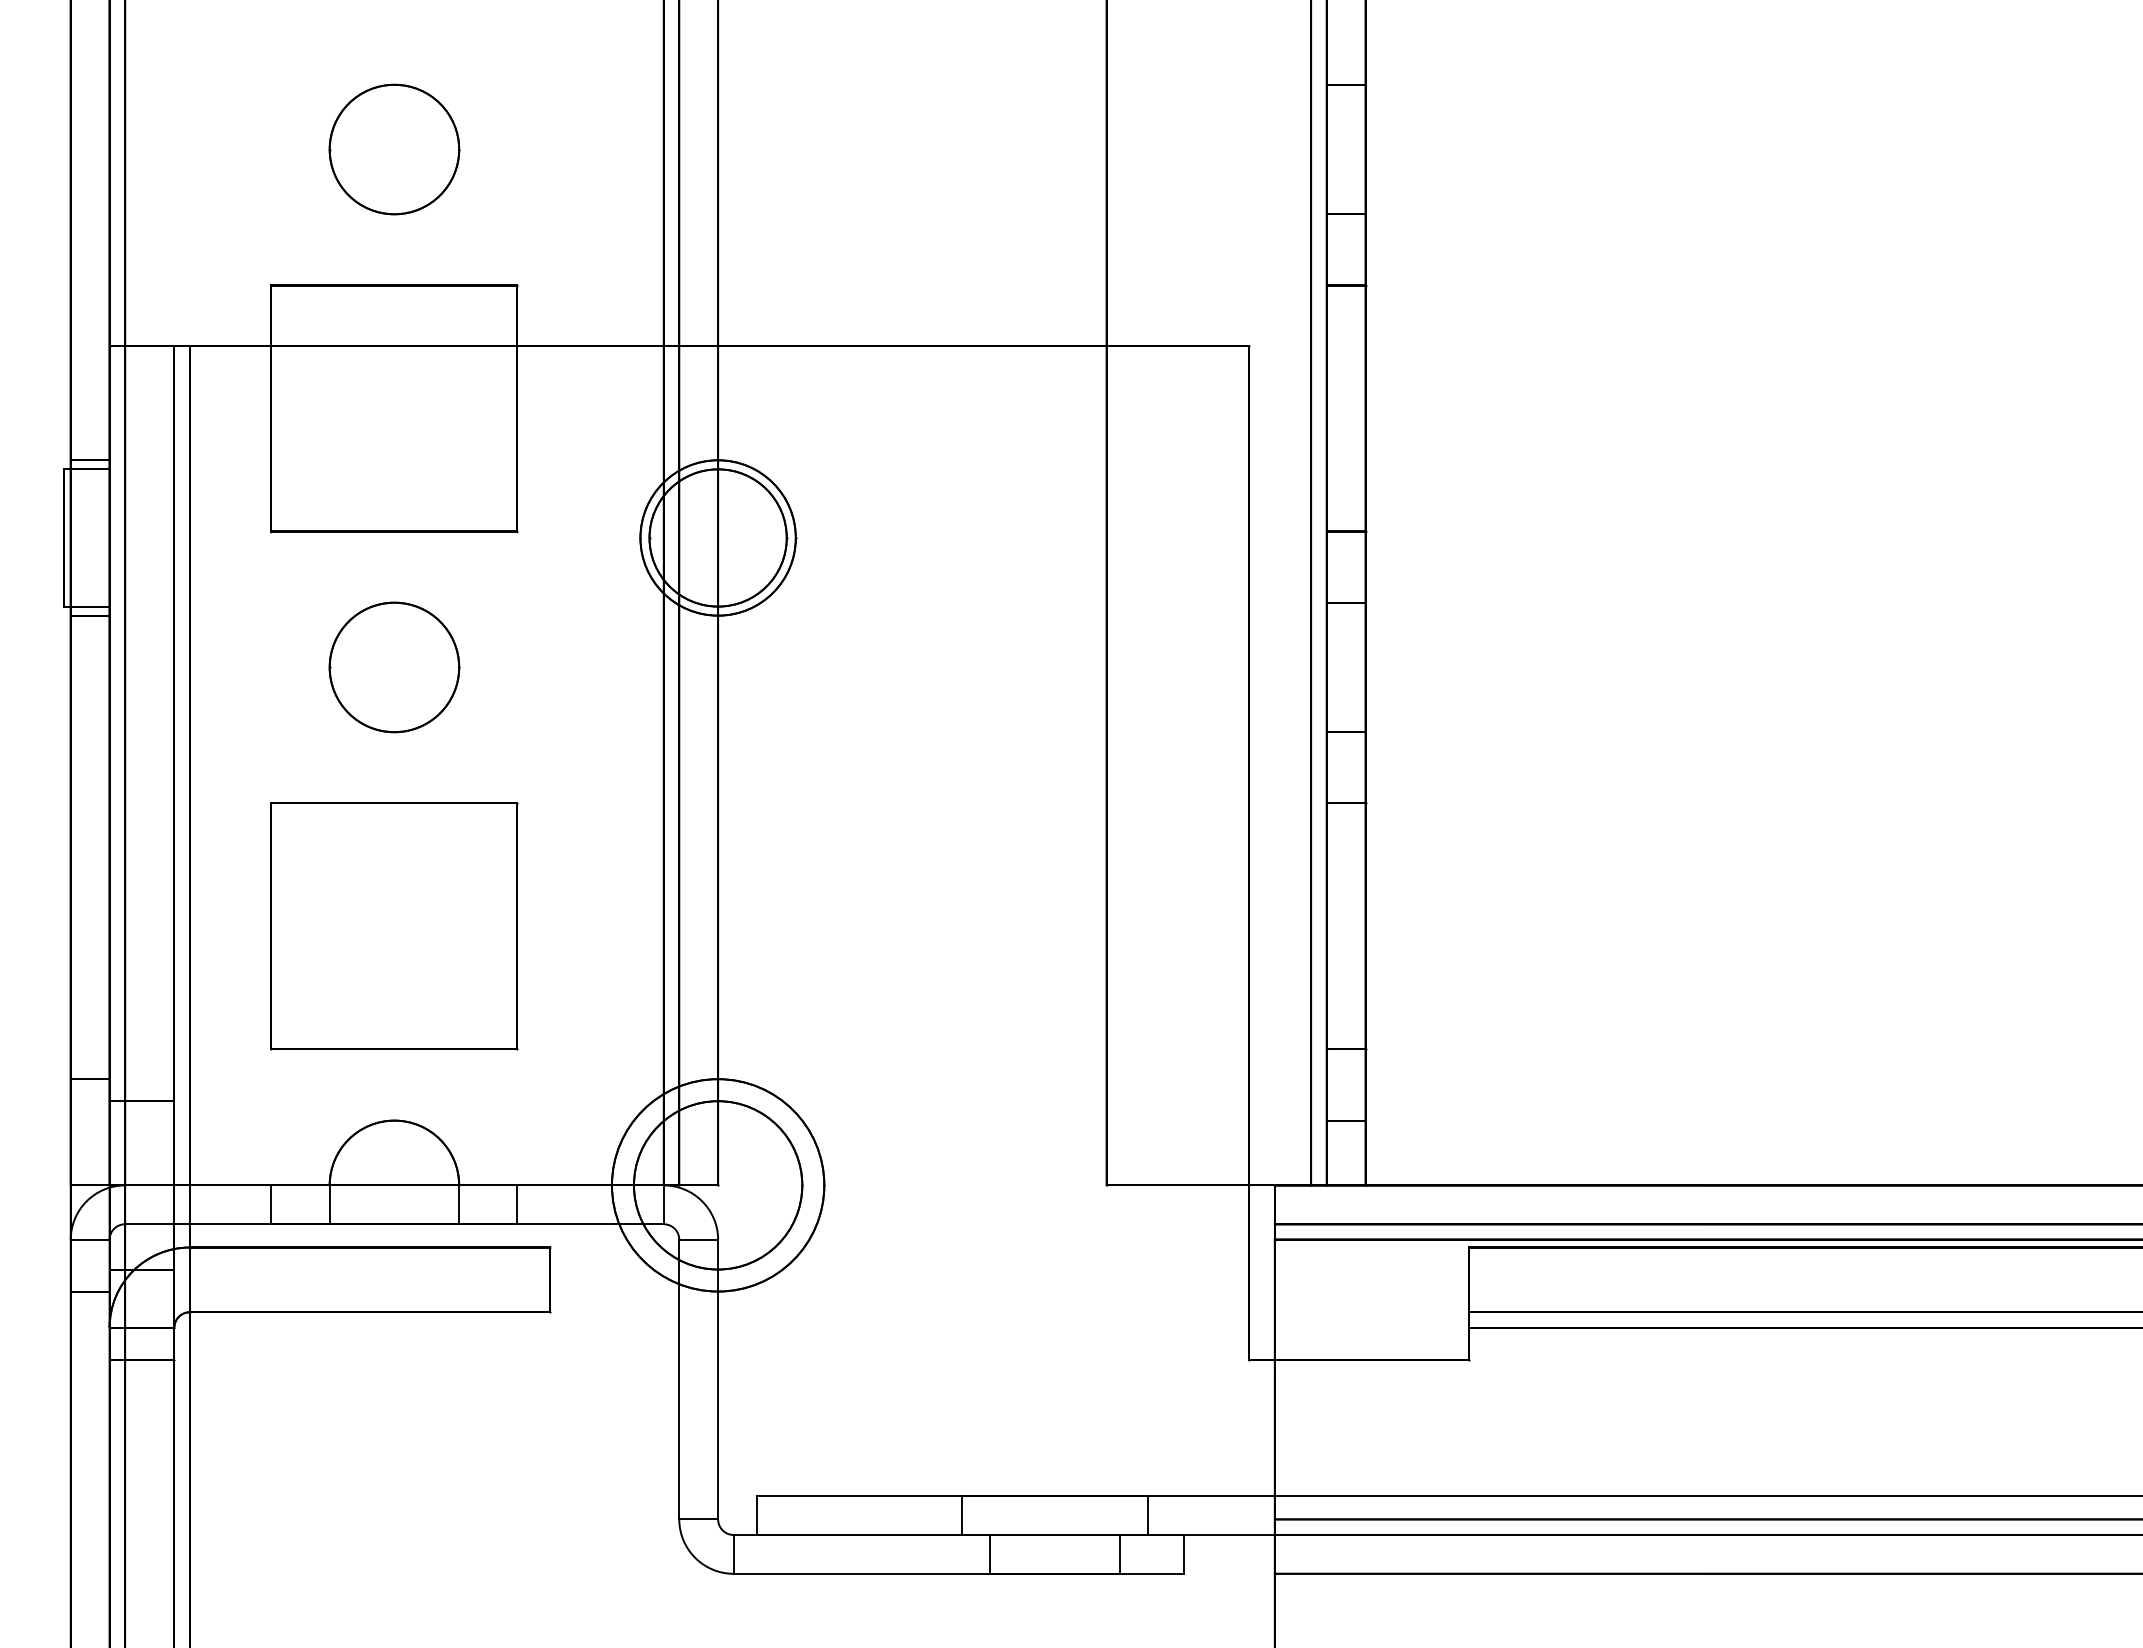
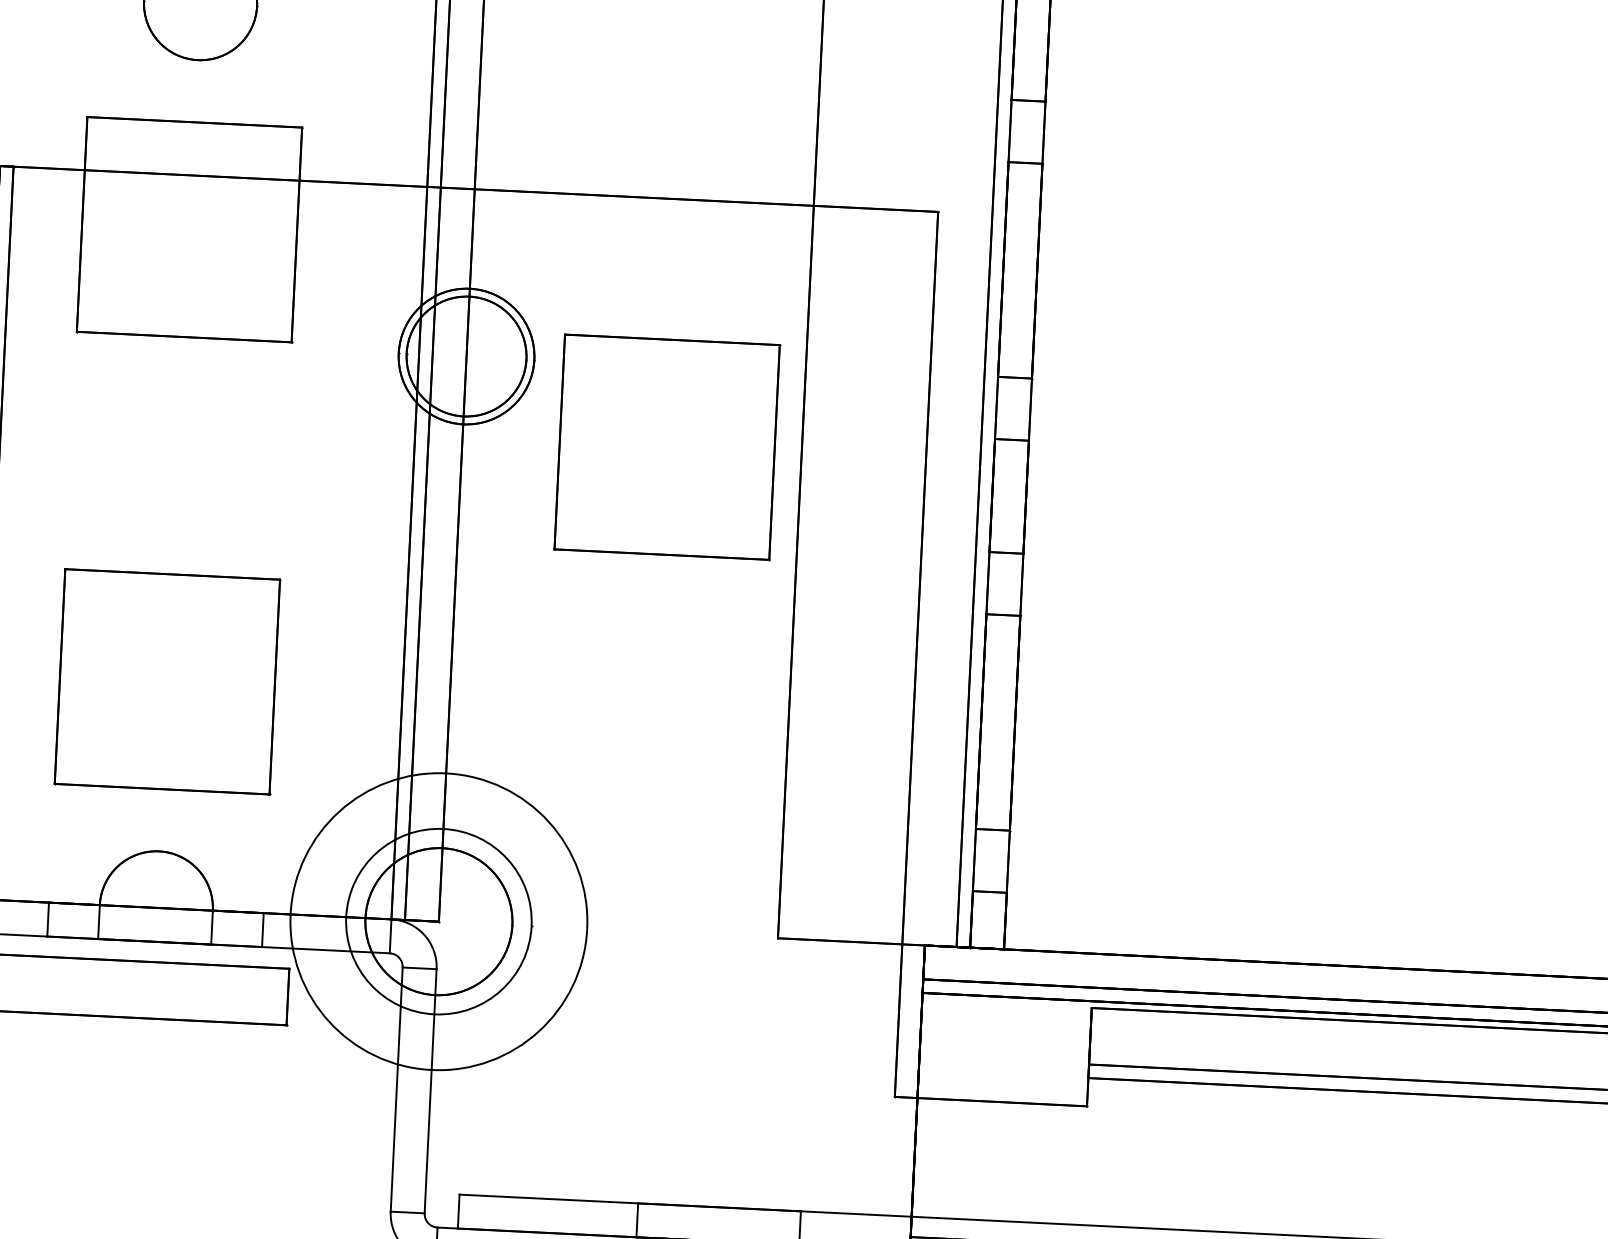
part: (952, 630) -> (667, 447), added
part: (394, 667) -> (178, 455), removed
circle: (717, 1185) -> (438, 921), size x1.6

